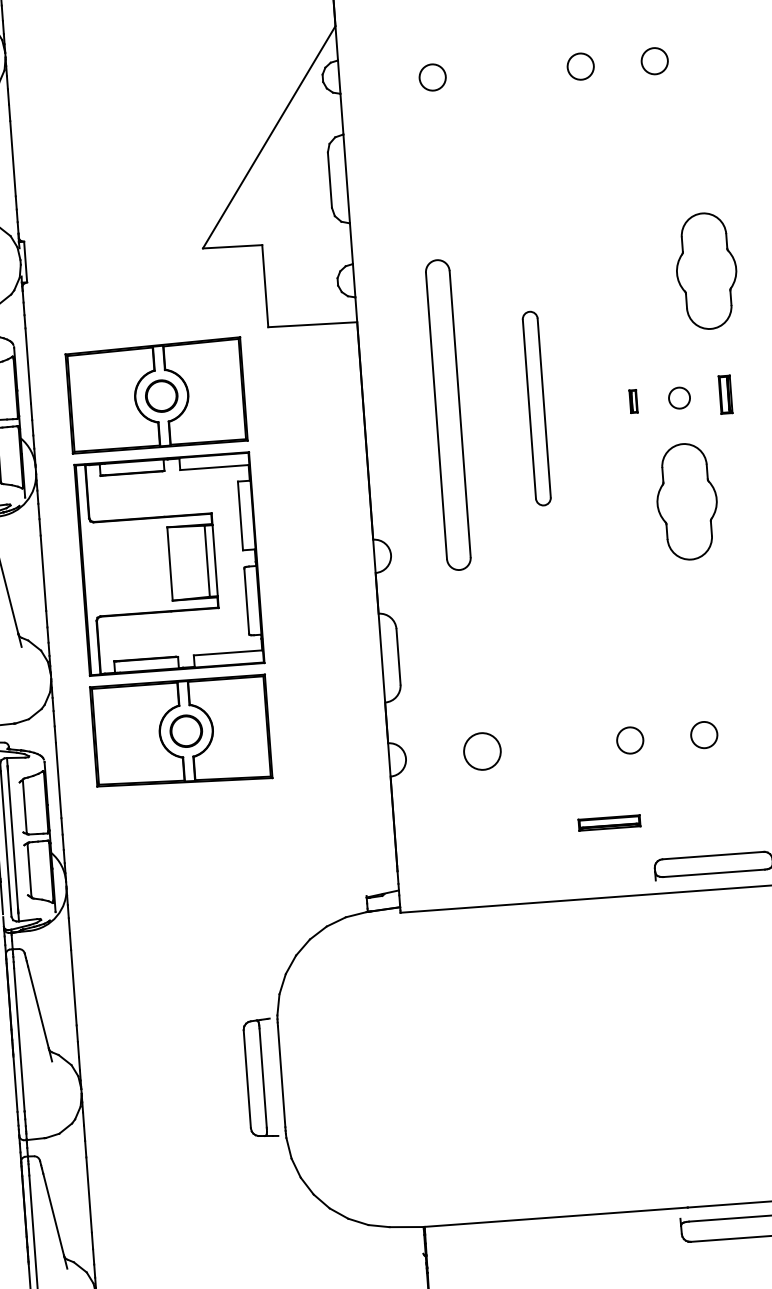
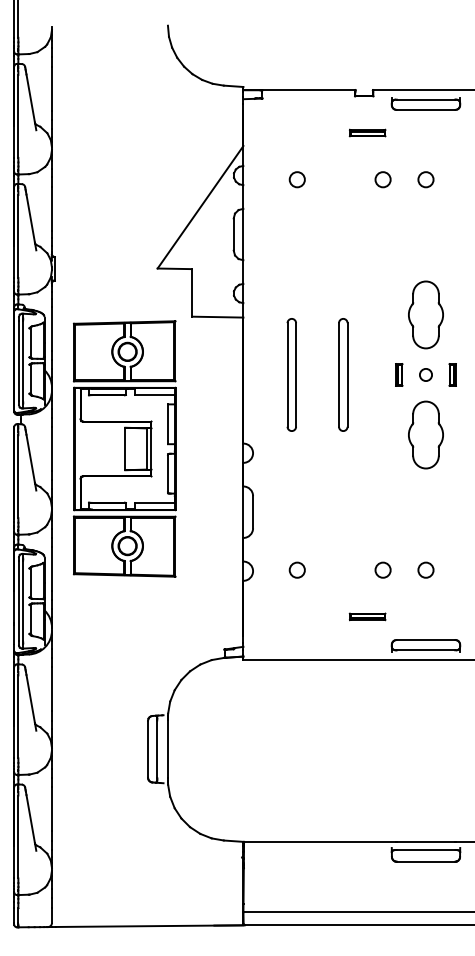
part: (705, 270) -> (425, 314), moved
part: (633, 400) -> (399, 374), size x1.67
part: (447, 414) -> (291, 374), size x0.62
circle: (480, 750) -> (296, 569), size x0.71

